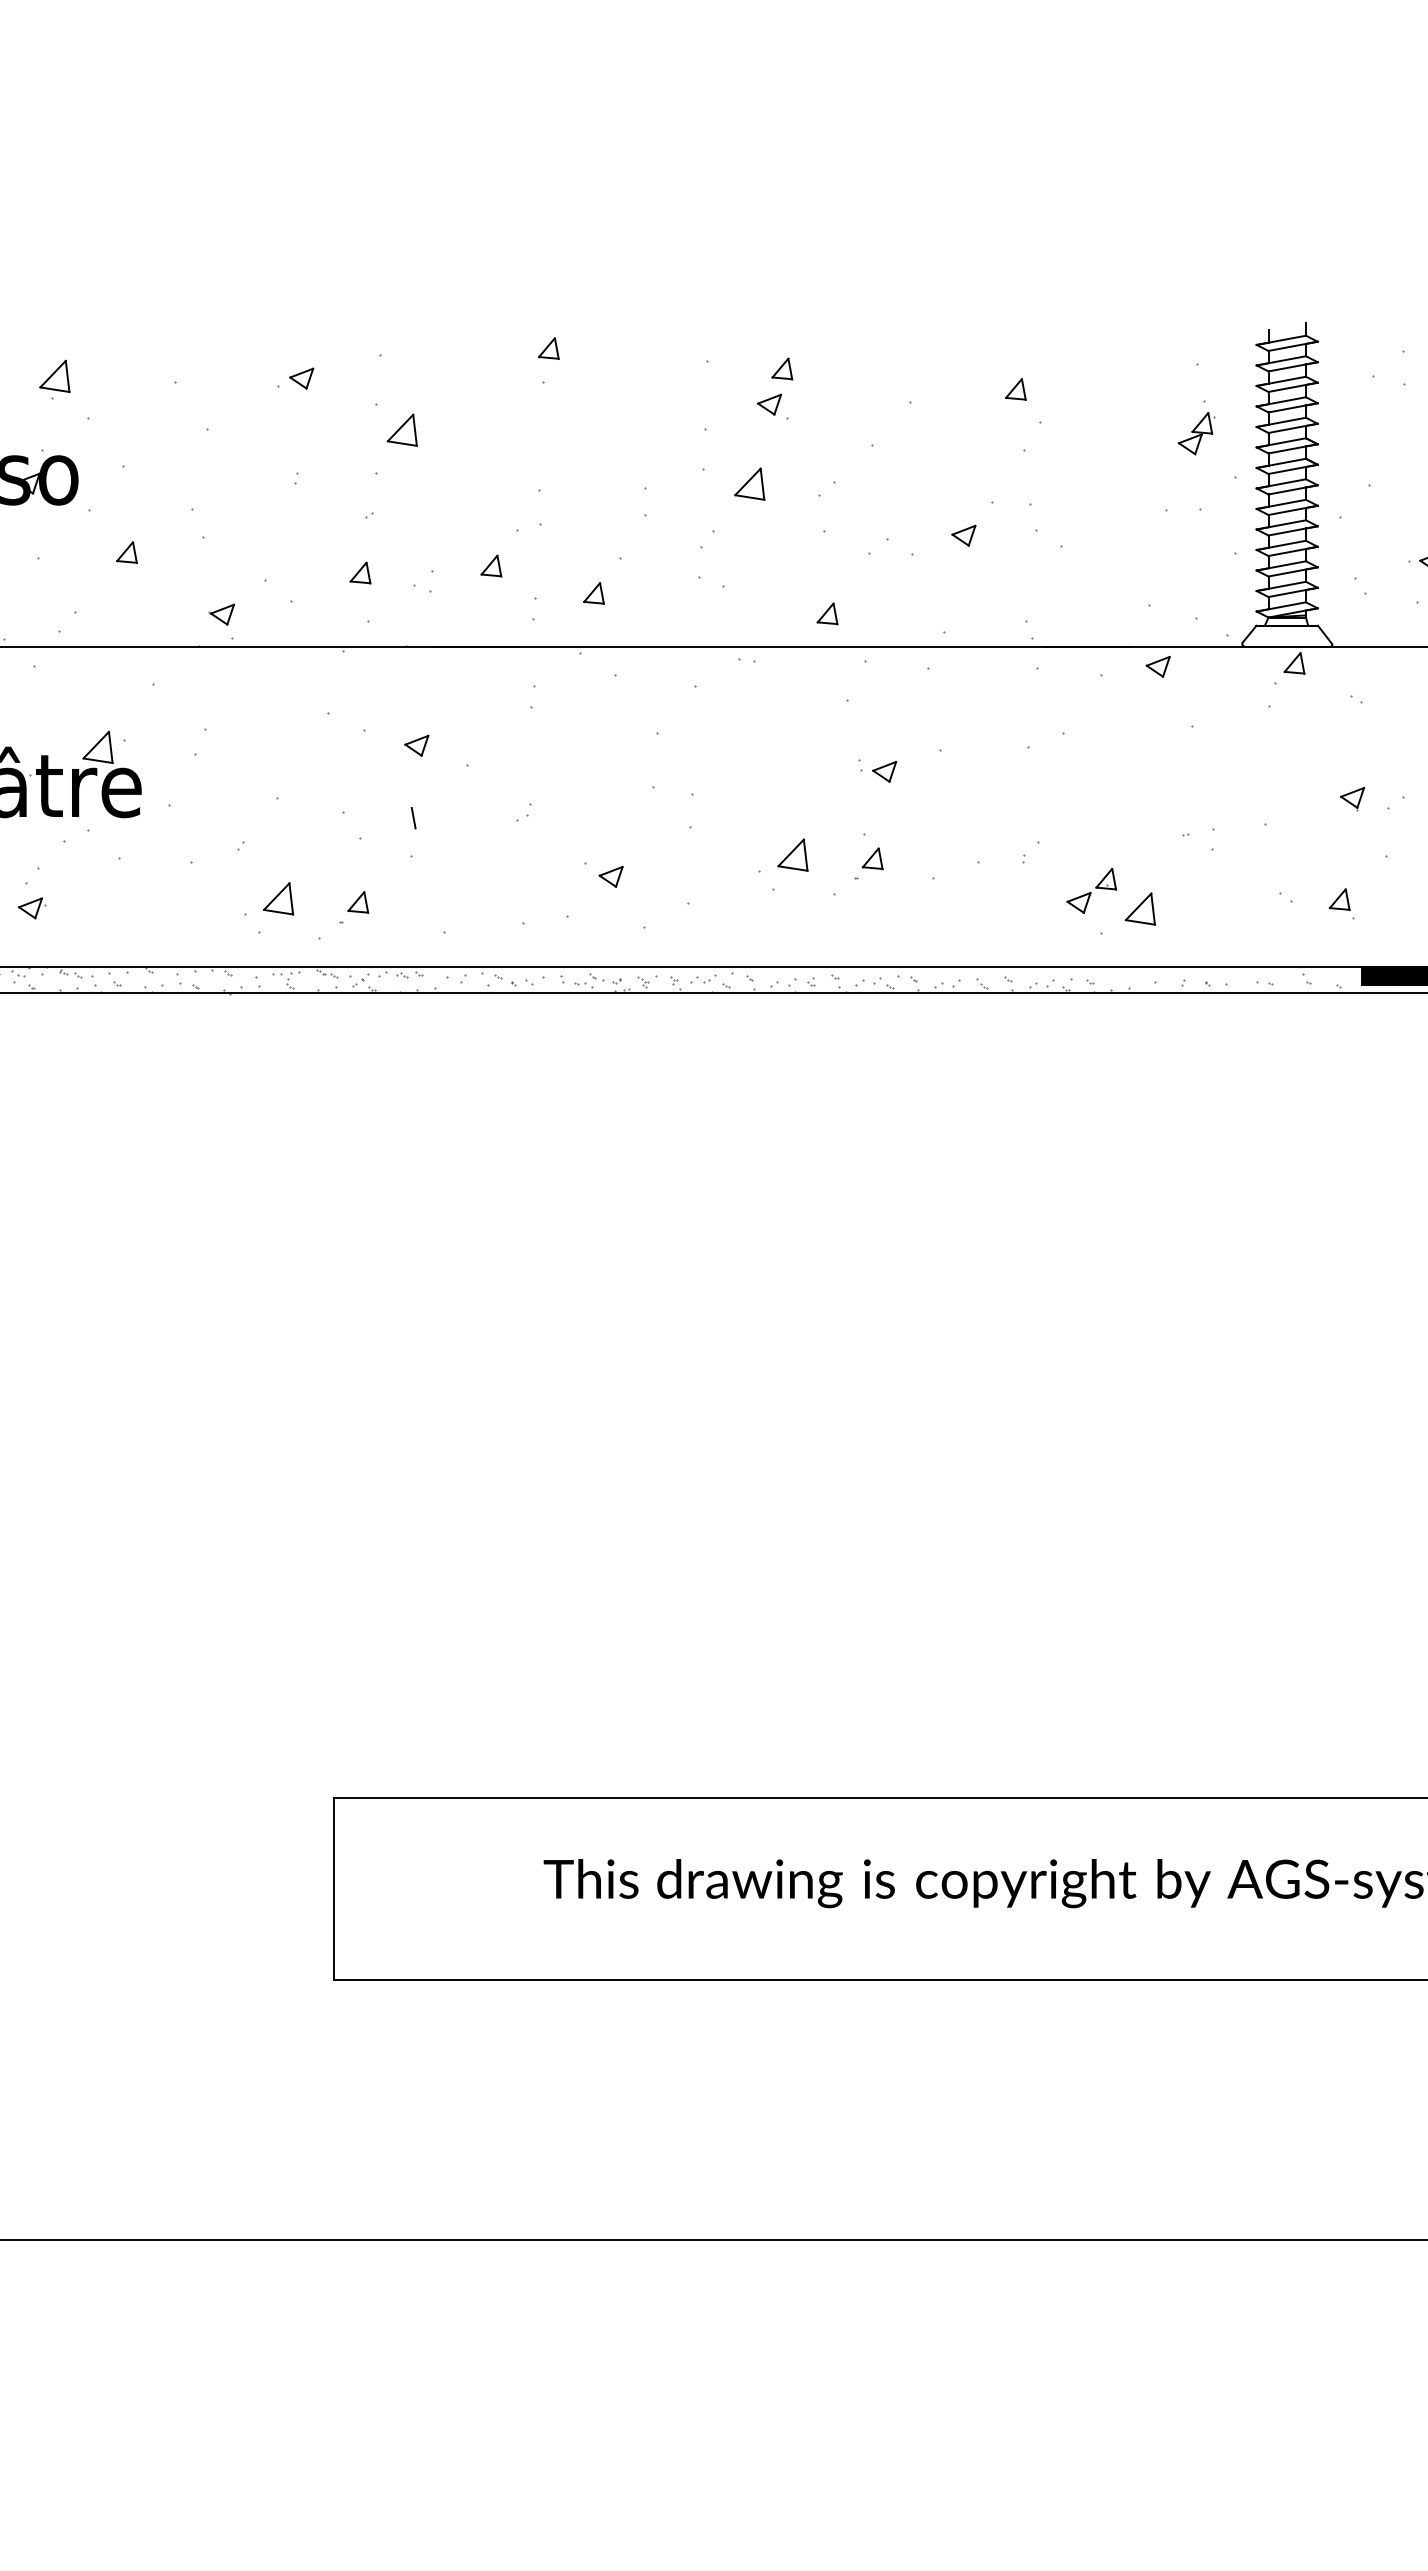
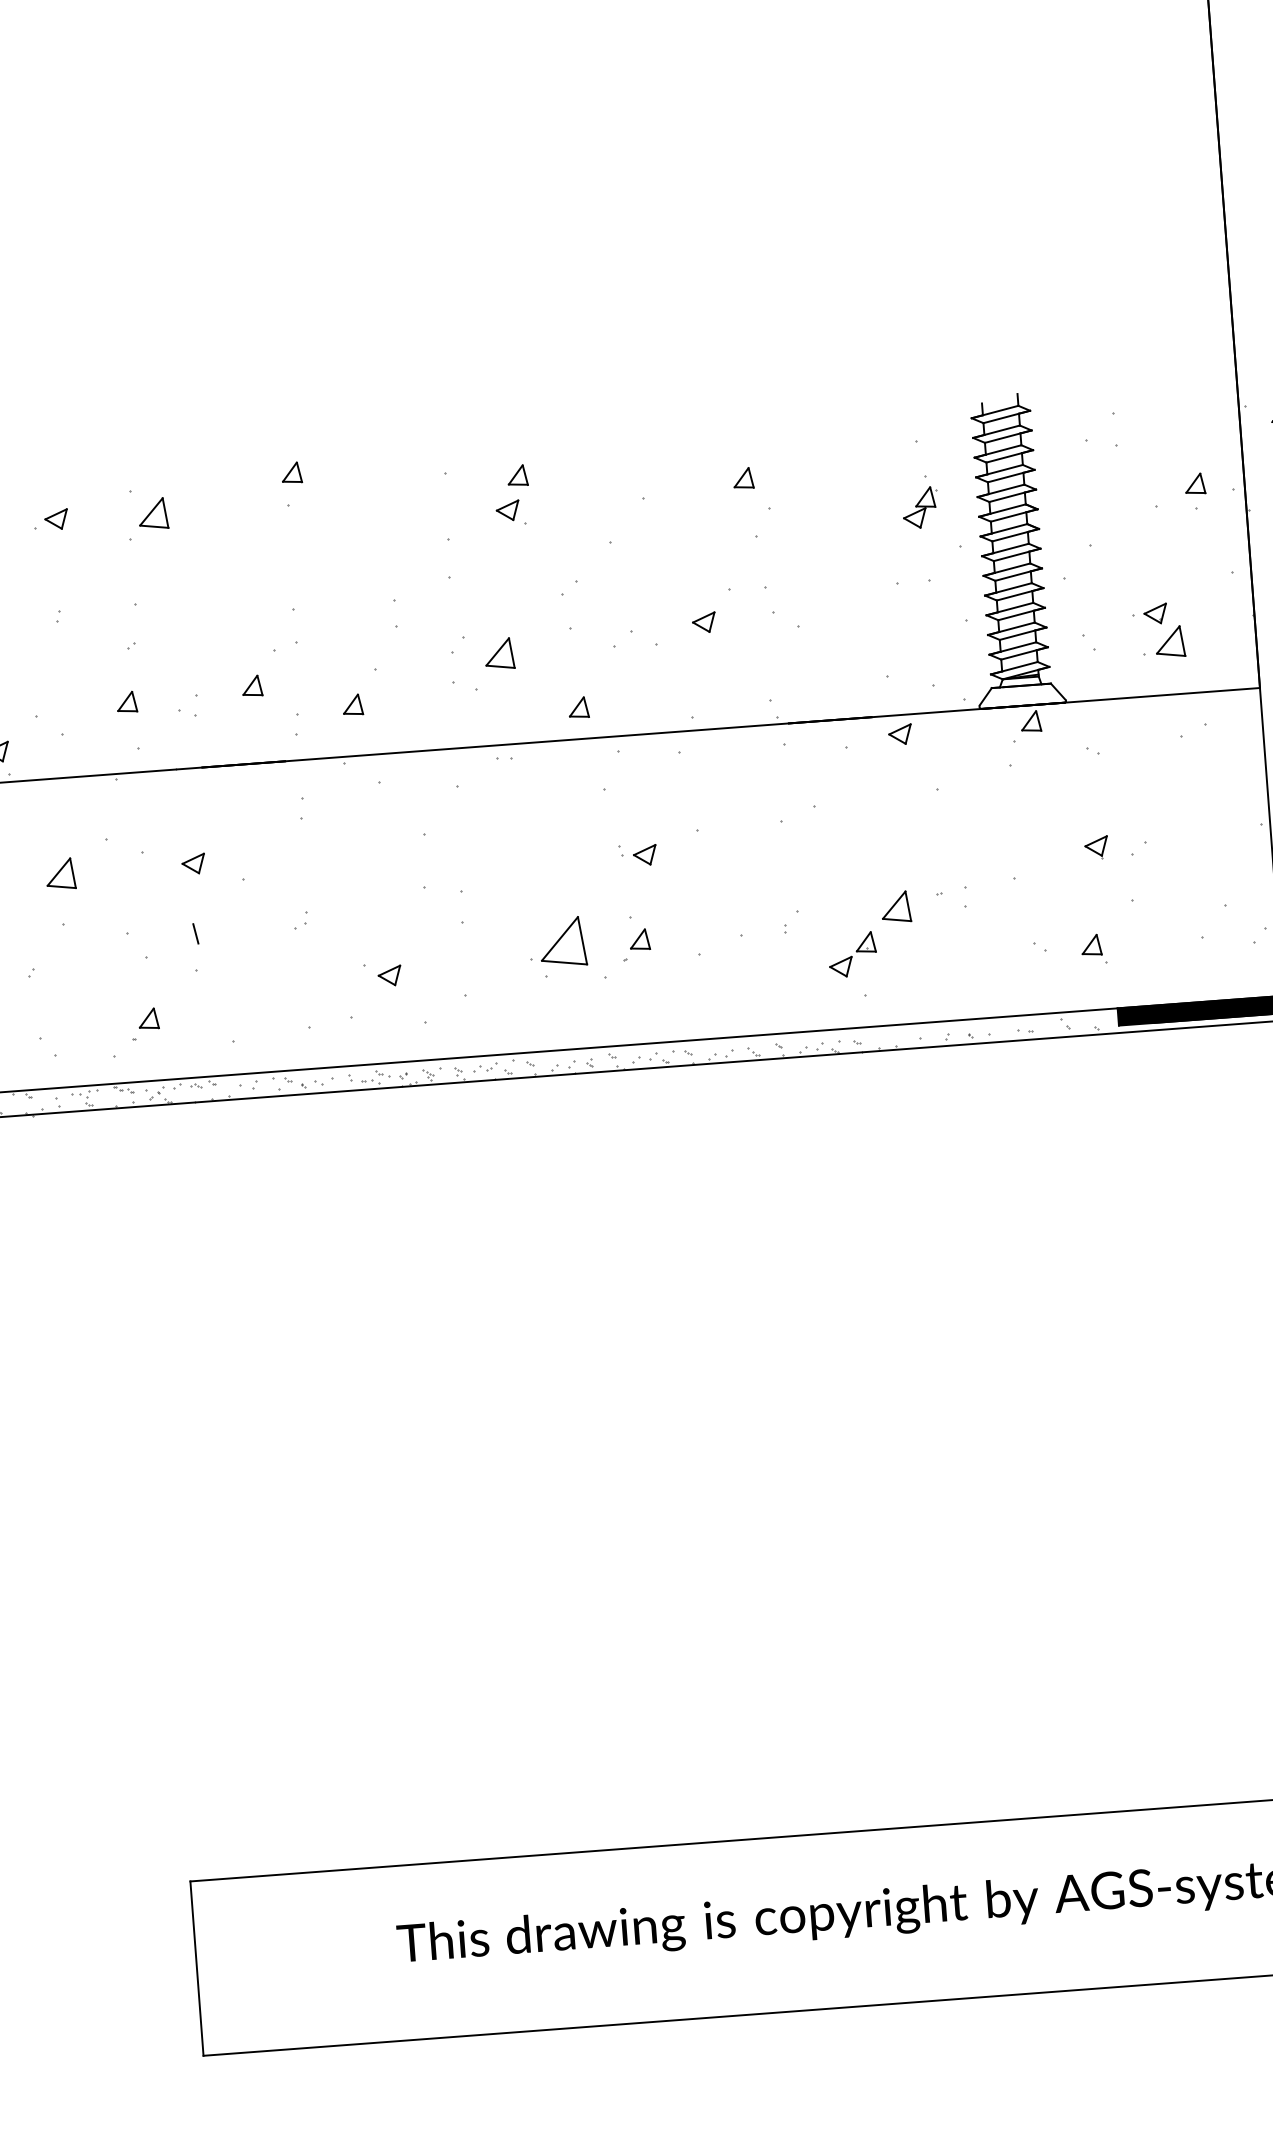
part: (401, 429) -> (152, 513), moved
part: (749, 483) -> (499, 653), moved
part: (792, 854) -> (562, 941), size x1.6
part: (278, 898) -> (60, 873), moved
part: (1140, 908) -> (896, 906), moved

